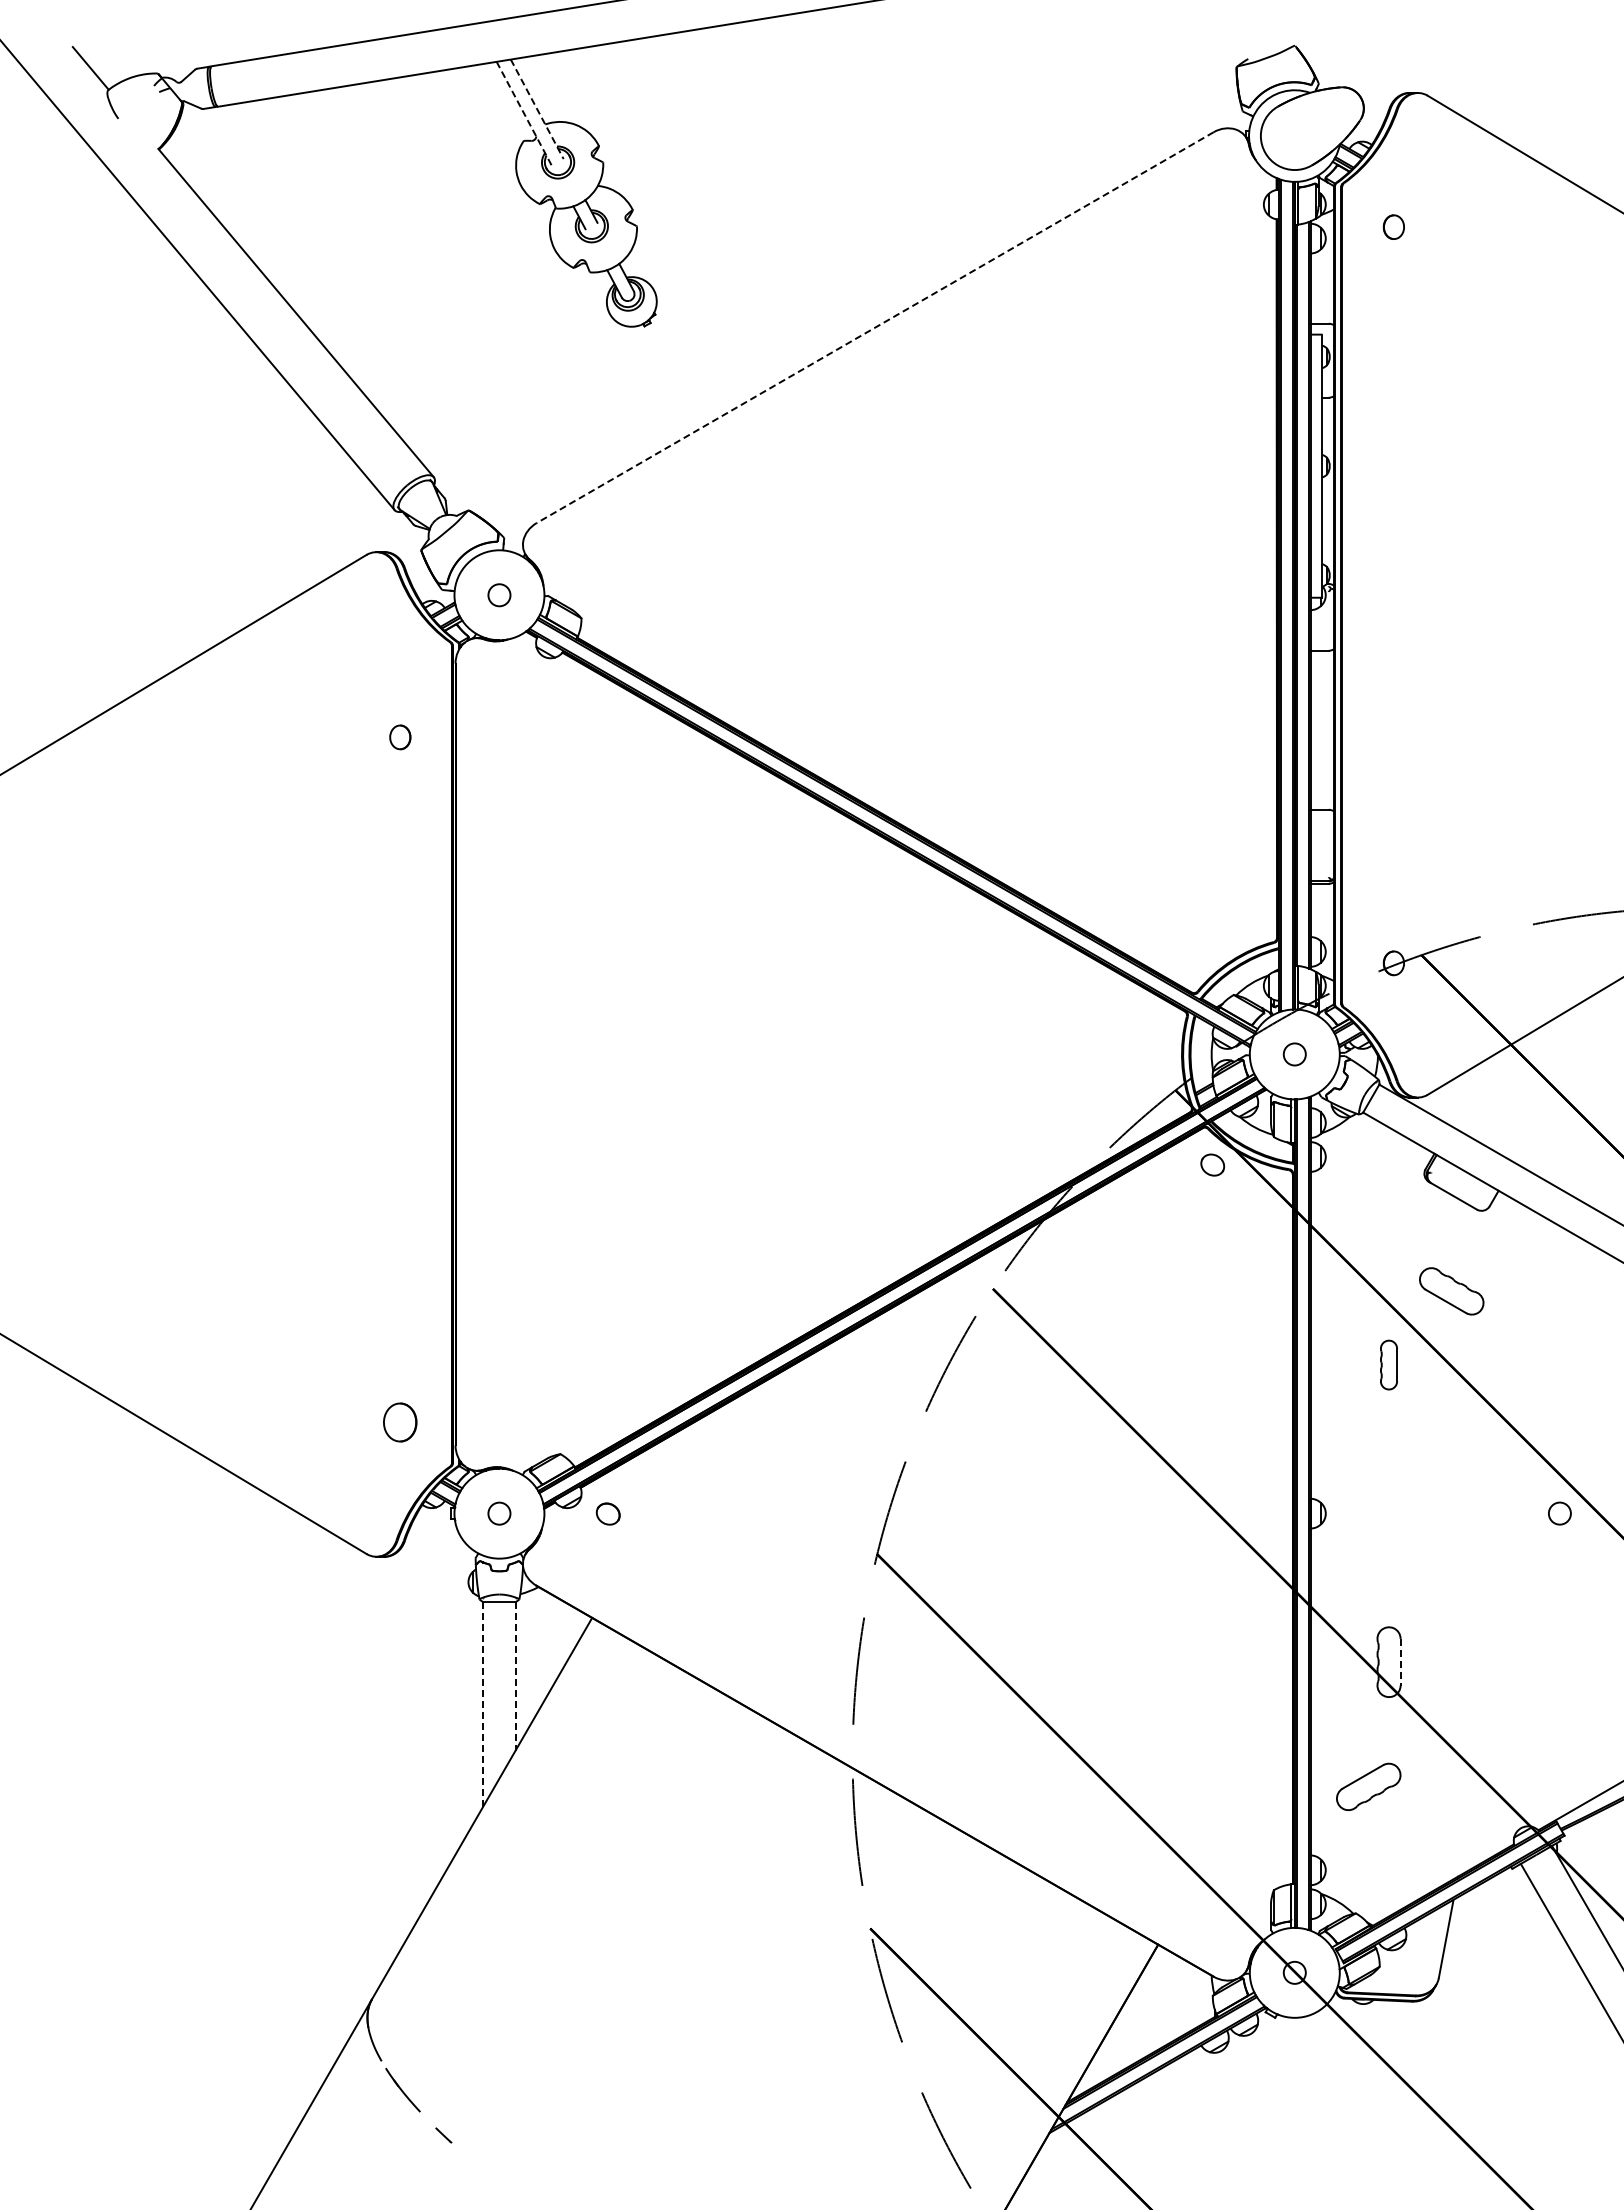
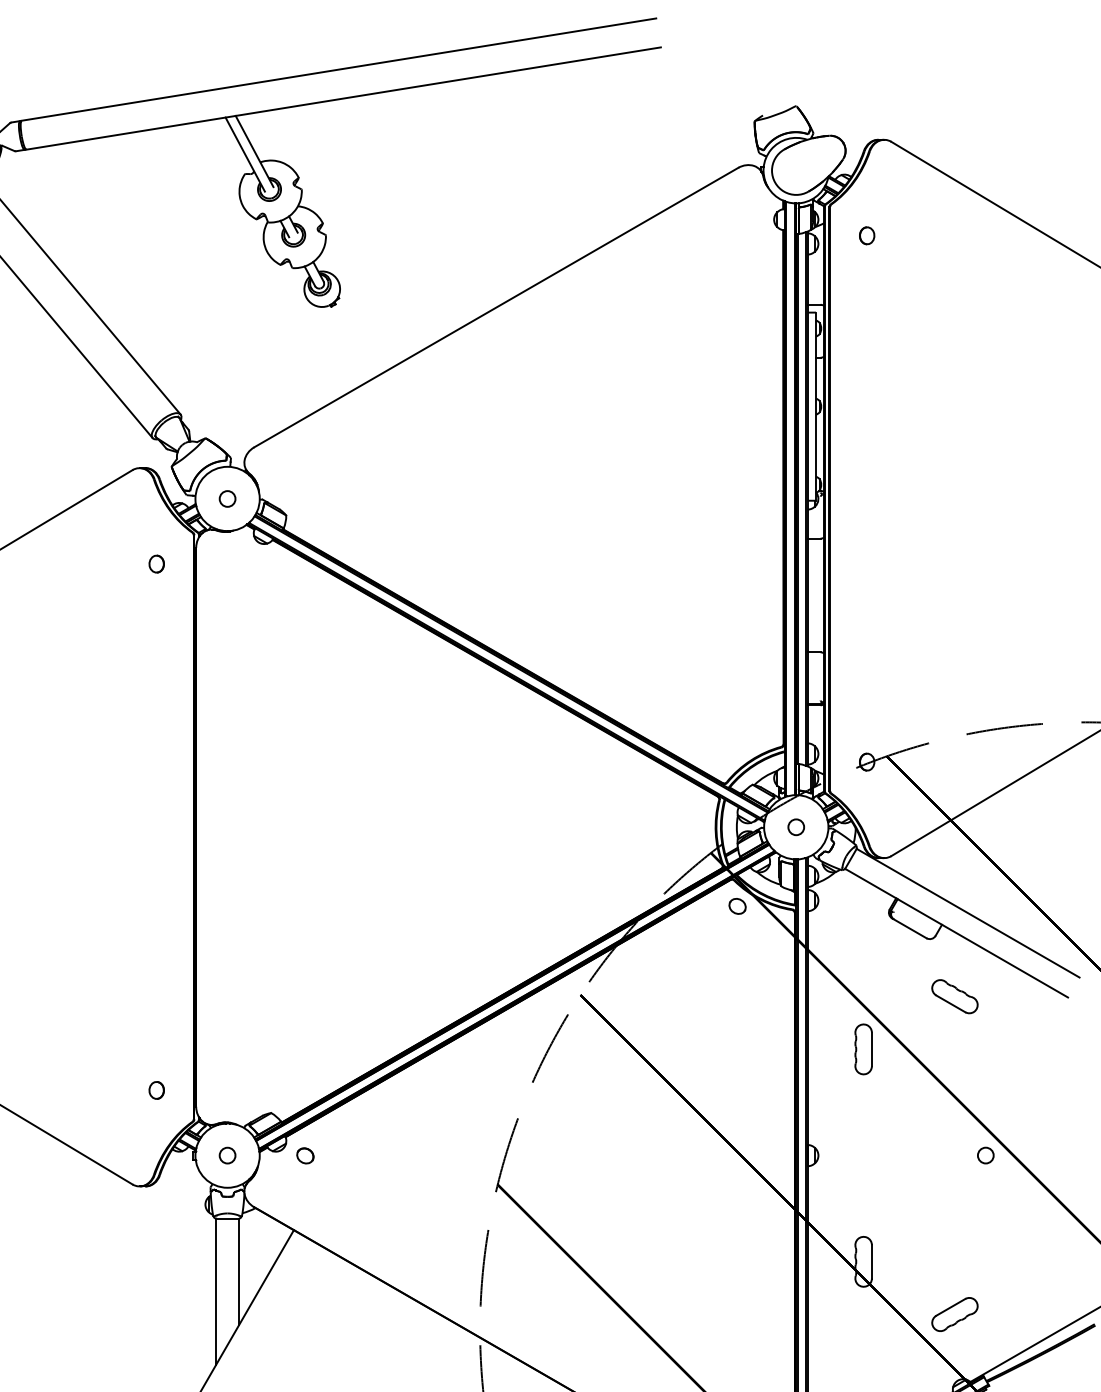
line: (537, 109) -> (254, 151), dashed -> solid
line: (524, 113) -> (245, 154), dashed -> solid
line: (875, 327) -> (496, 307), dashed -> solid
part: (400, 737) -> (156, 564), moved
part: (1451, 1291) -> (954, 996), moved
part: (1388, 1364) -> (863, 1048), size x1.43
part: (400, 1422) -> (156, 1090), size x0.62
line: (1400, 1662) -> (871, 1262), dashed -> solid
line: (515, 1676) -> (239, 1272), dashed -> solid
line: (483, 1704) -> (216, 1292), dashed -> solid
part: (1368, 1786) -> (954, 1314), moved

